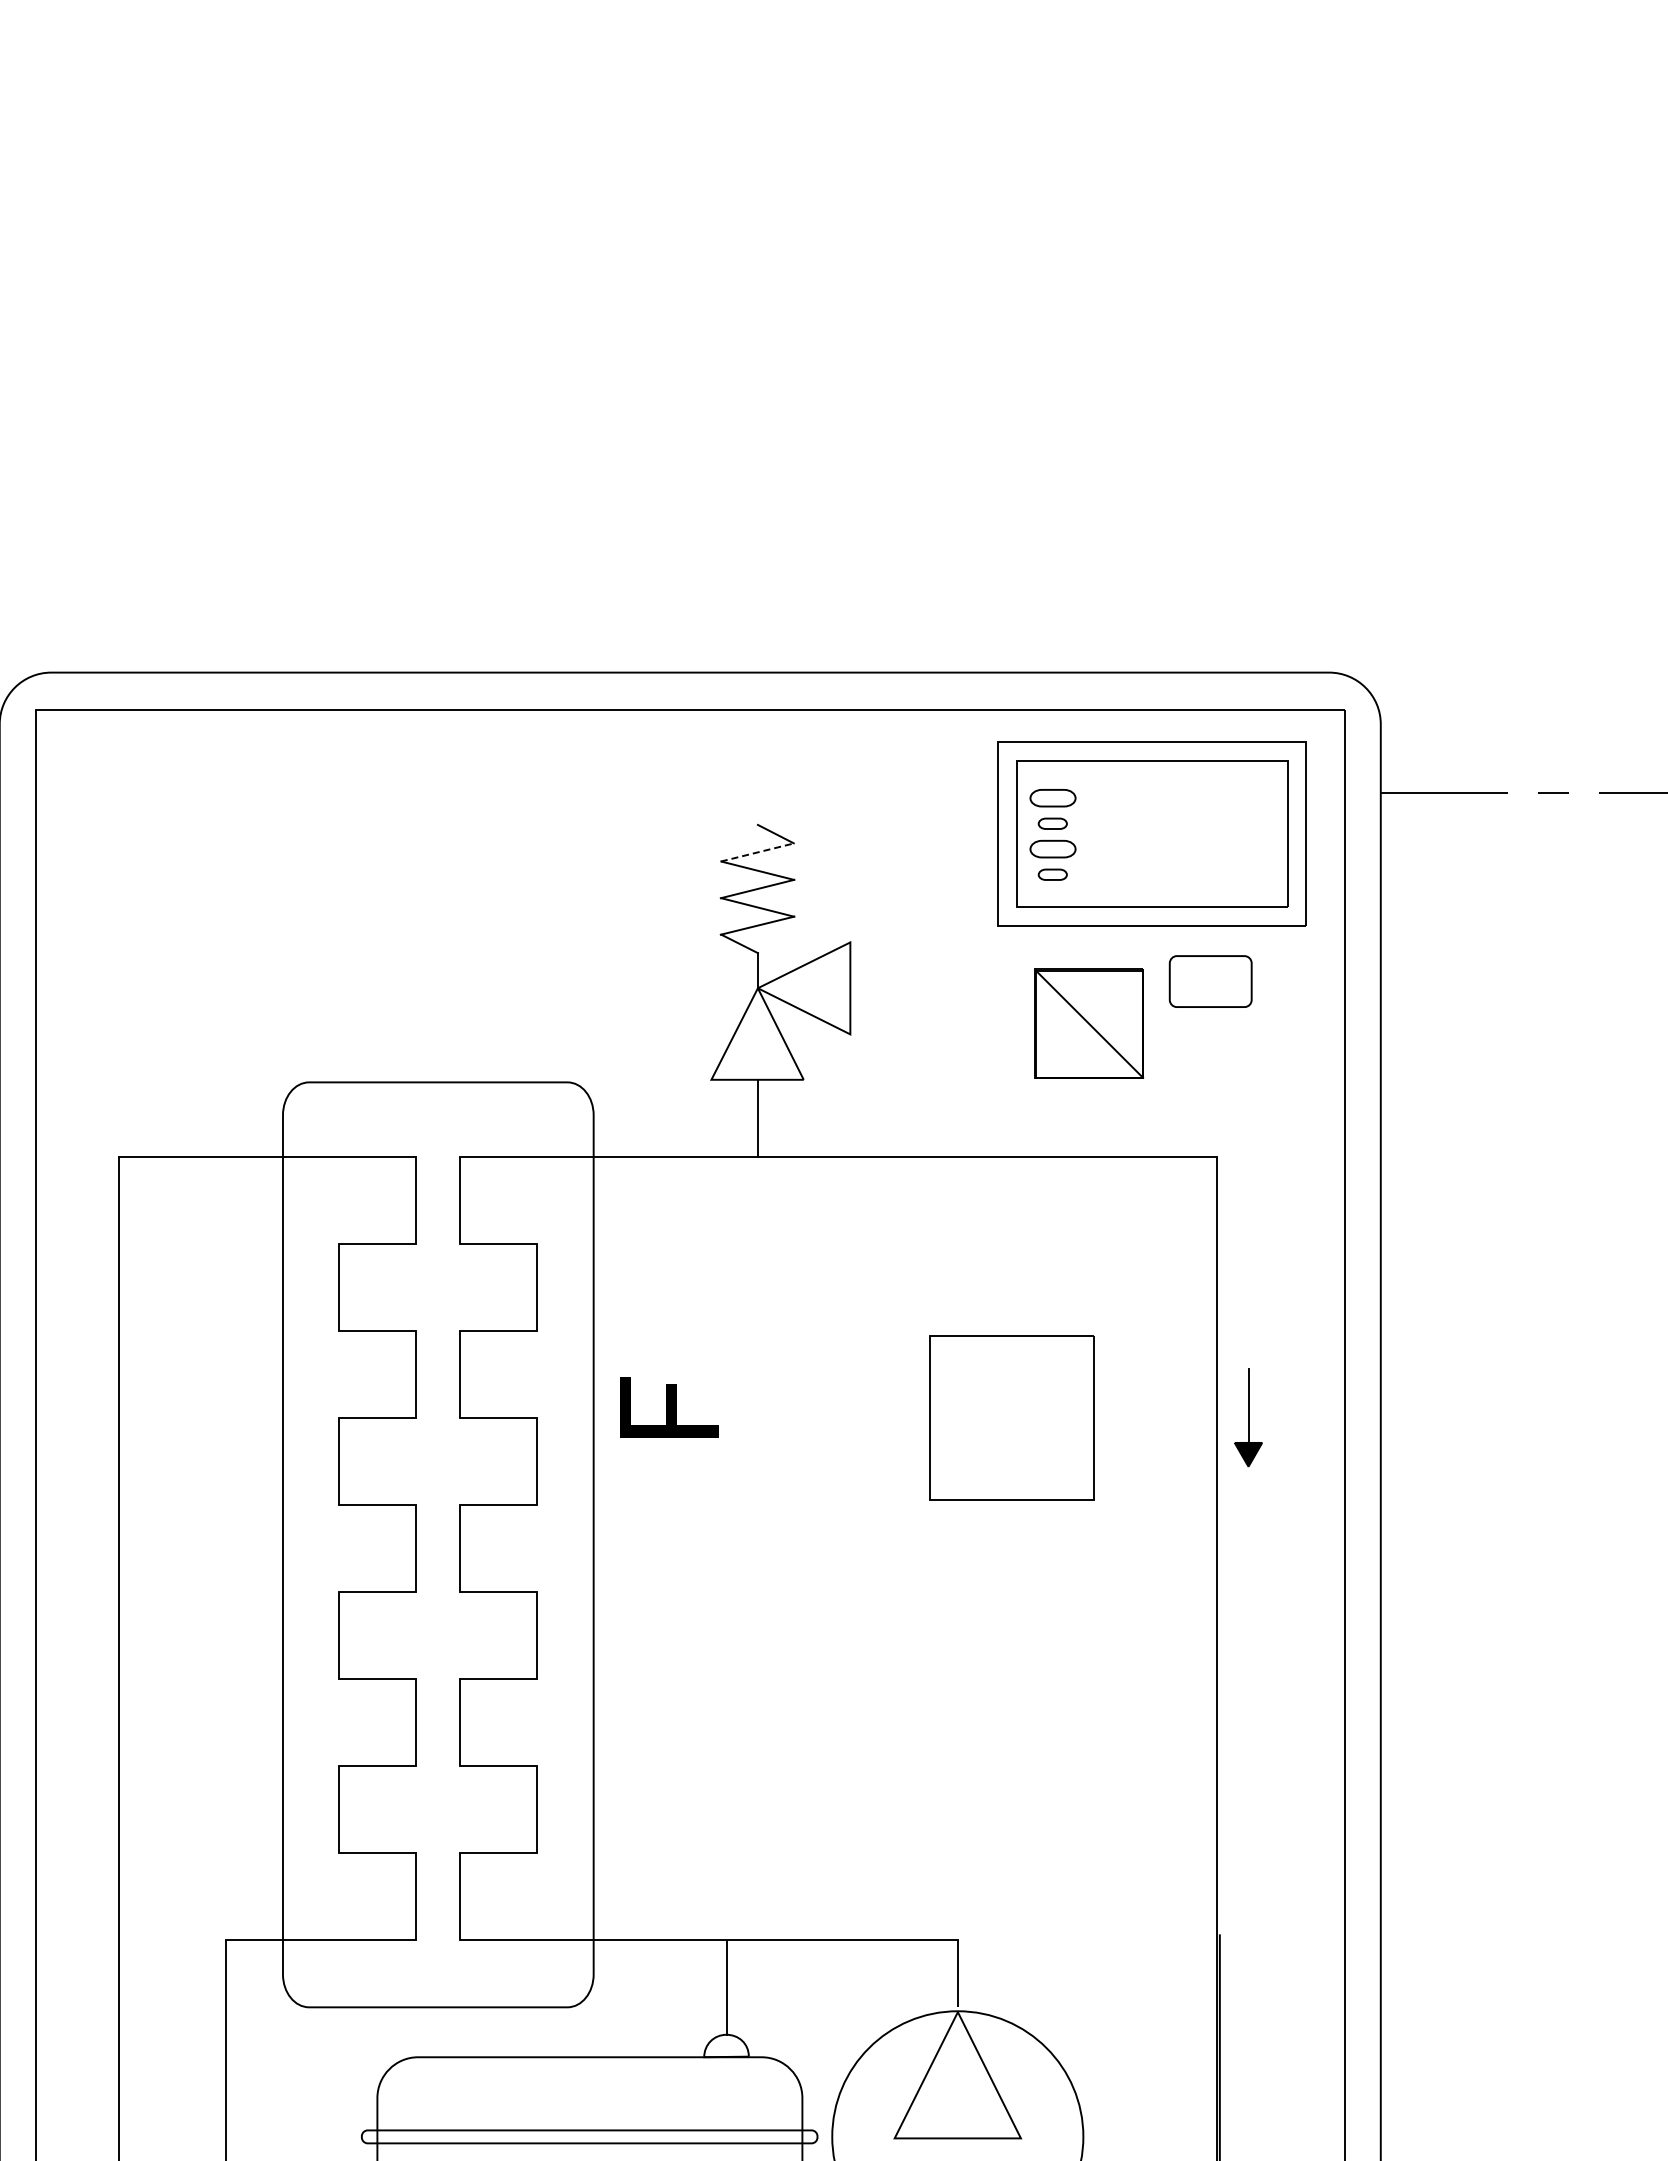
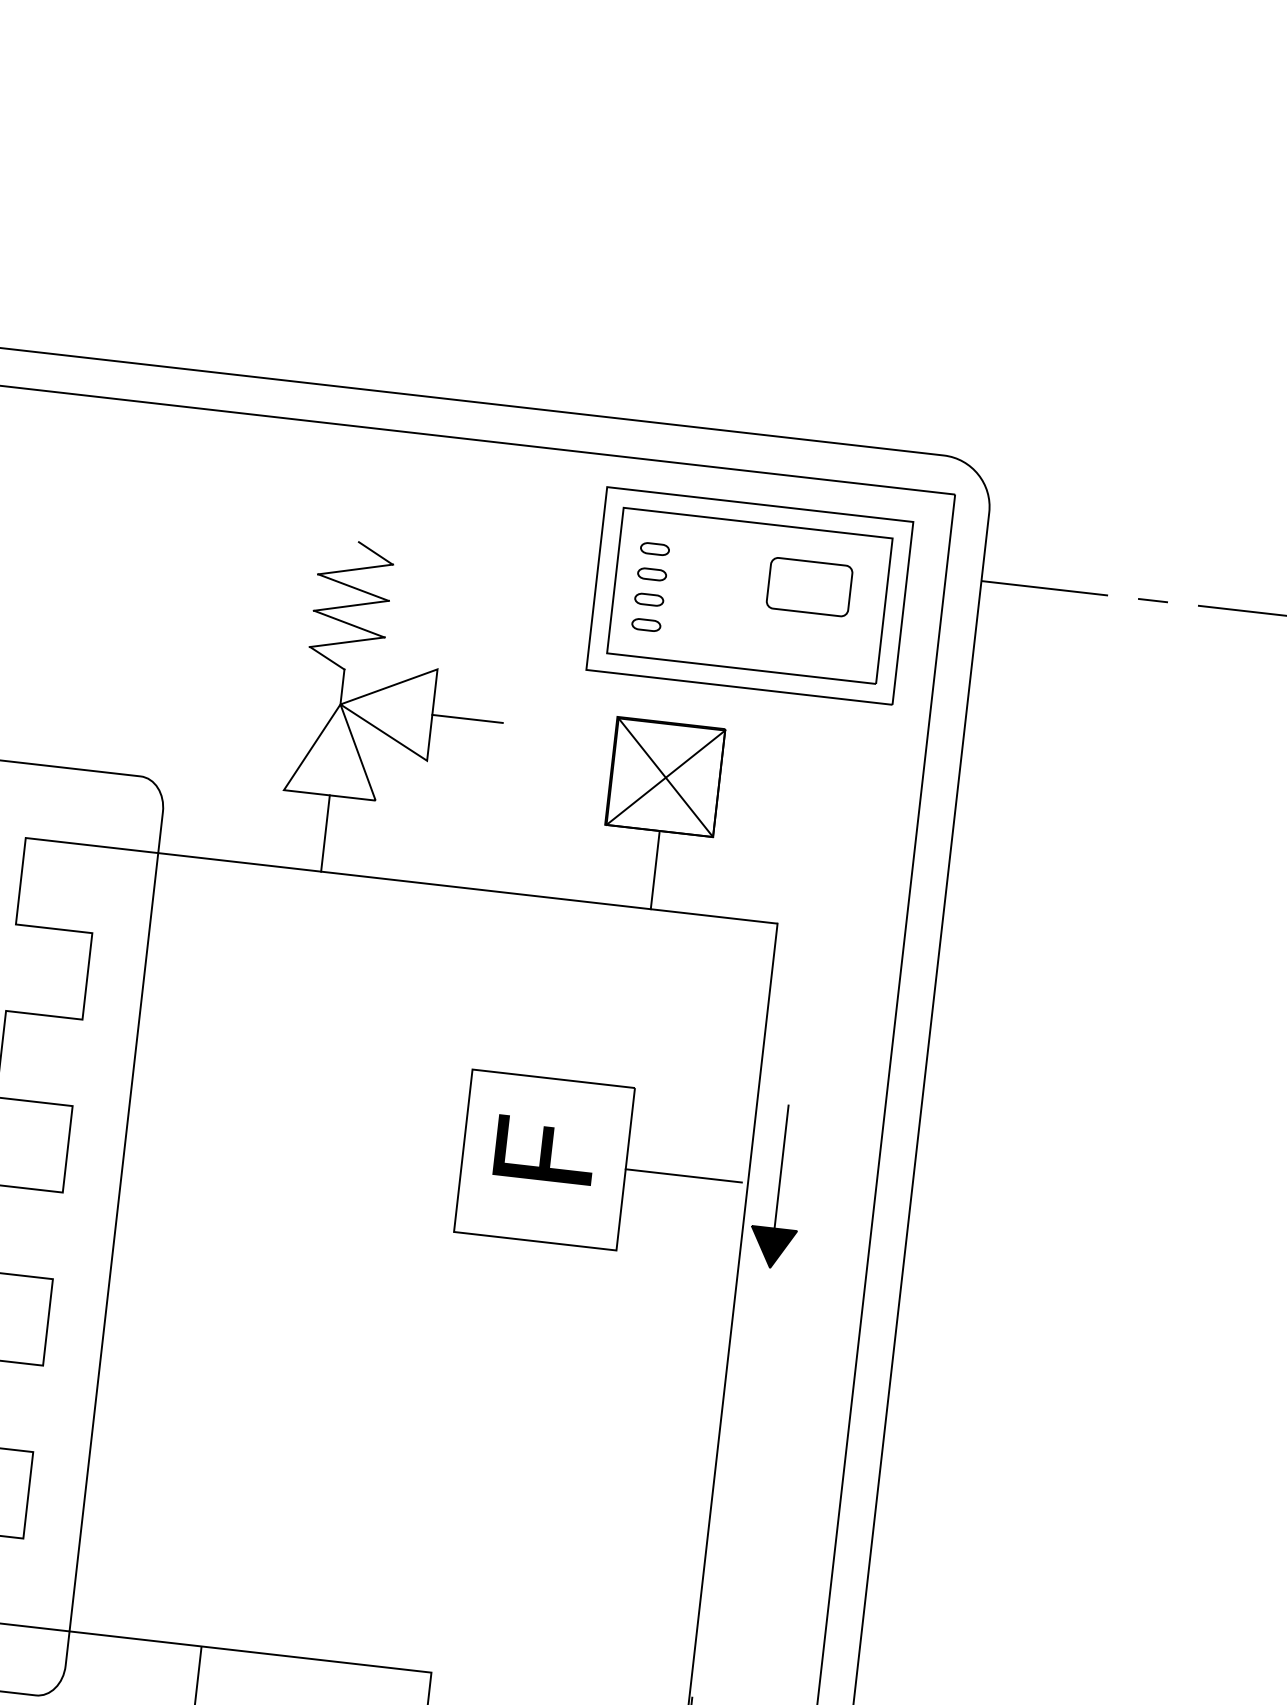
part: (1052, 798) -> (654, 549), size x0.62
part: (1052, 849) -> (648, 599), size x0.62
line: (757, 852) -> (355, 569), dashed -> solid
part: (1210, 981) -> (809, 587), moved
line: (885, 988) -> (467, 719), added
line: (1089, 1023) -> (665, 777), added
line: (1089, 1117) -> (655, 870), added
text: (669, 1407) -> (544, 1149), moved
line: (1151, 1417) -> (682, 1175), added
part: (1248, 1417) -> (779, 1186), size x1.67

